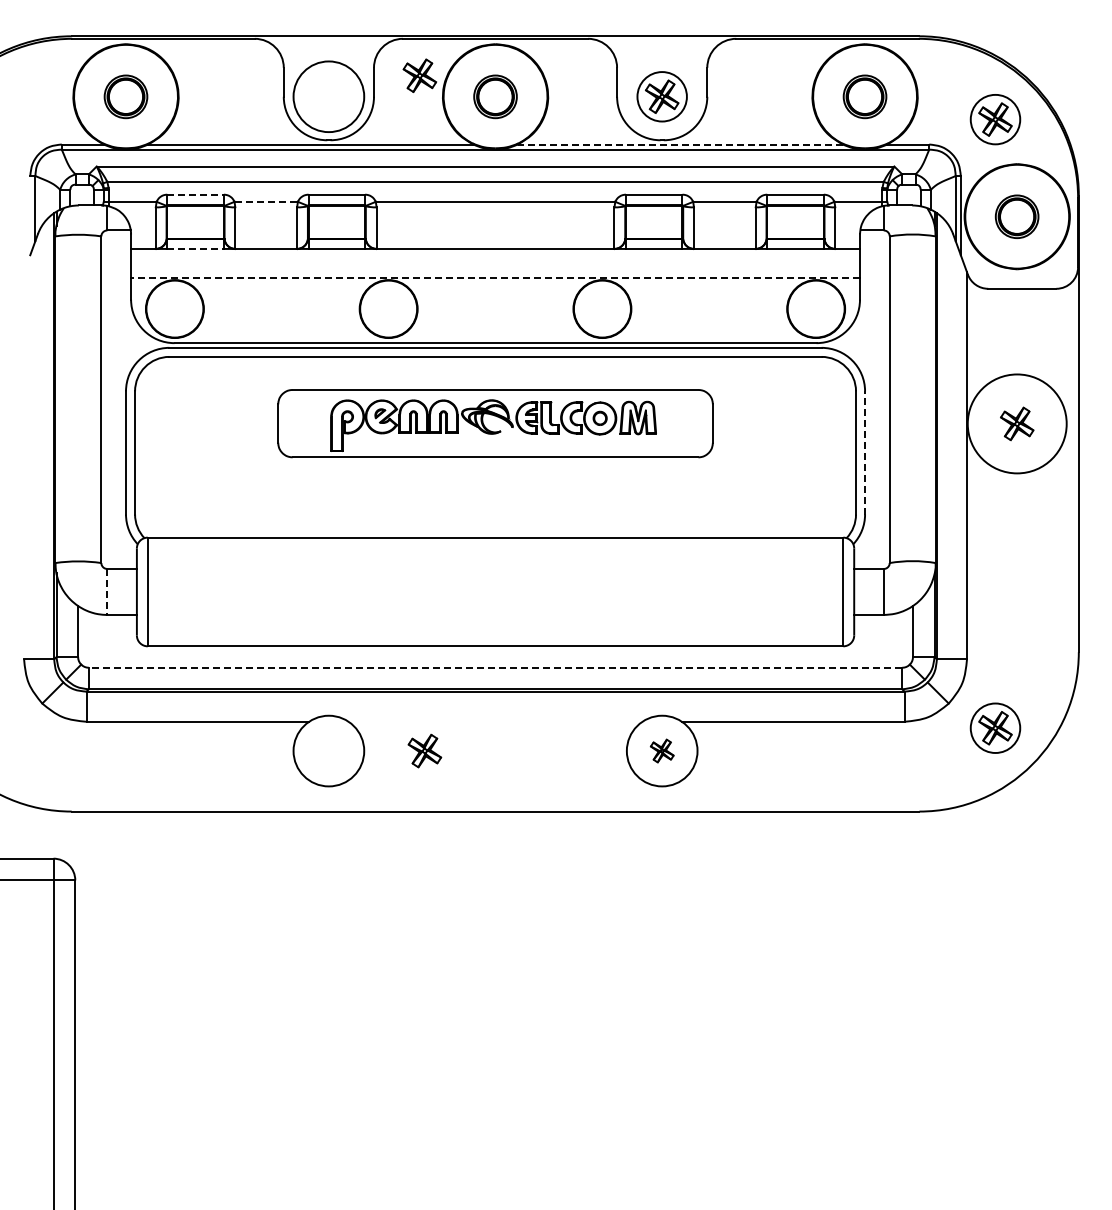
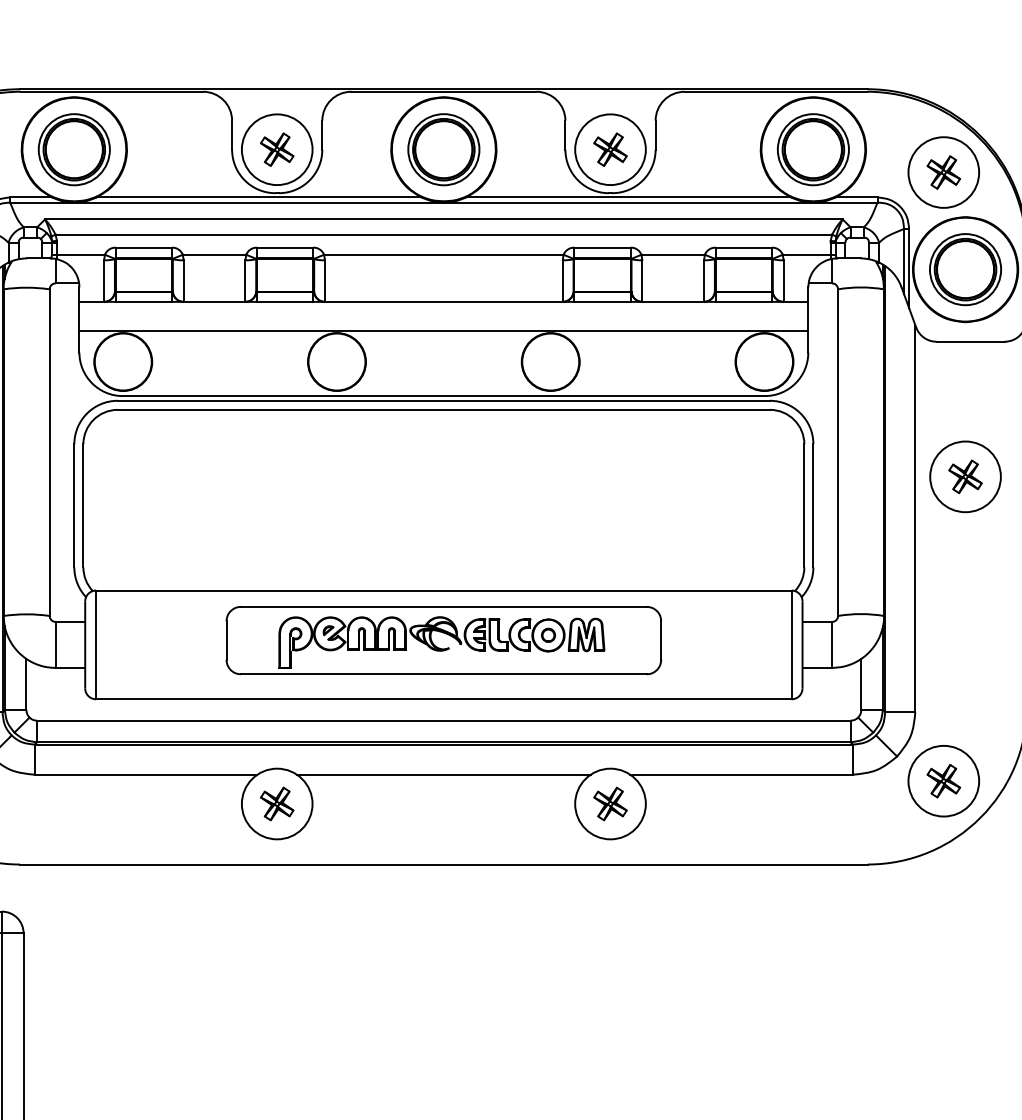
part: (419, 75) -> (276, 149), moved
part: (125, 96) -> (73, 149), size x1.67
part: (495, 96) -> (443, 149), size x1.67
circle: (661, 96) -> (609, 149), size x1.43
part: (864, 96) -> (812, 149), size x1.67
circle: (995, 119) -> (943, 172), size x1.43
line: (680, 144) -> (628, 197), dashed -> solid
line: (196, 194) -> (144, 247), dashed -> solid
line: (266, 201) -> (214, 254), dashed -> solid
part: (1016, 216) -> (964, 269), size x1.67
line: (196, 248) -> (144, 301), dashed -> solid
line: (495, 277) -> (443, 330), dashed -> solid
part: (495, 423) -> (443, 640), moved
circle: (1016, 423) -> (964, 476), size x0.71
line: (865, 452) -> (813, 505), dashed -> solid
line: (107, 591) -> (55, 644), dashed -> solid
line: (495, 667) -> (443, 720), dashed -> solid
line: (495, 721) -> (443, 774), added
circle: (995, 727) -> (943, 780), size x1.43
part: (424, 750) -> (276, 803), moved
part: (662, 750) -> (610, 803), size x1.43

